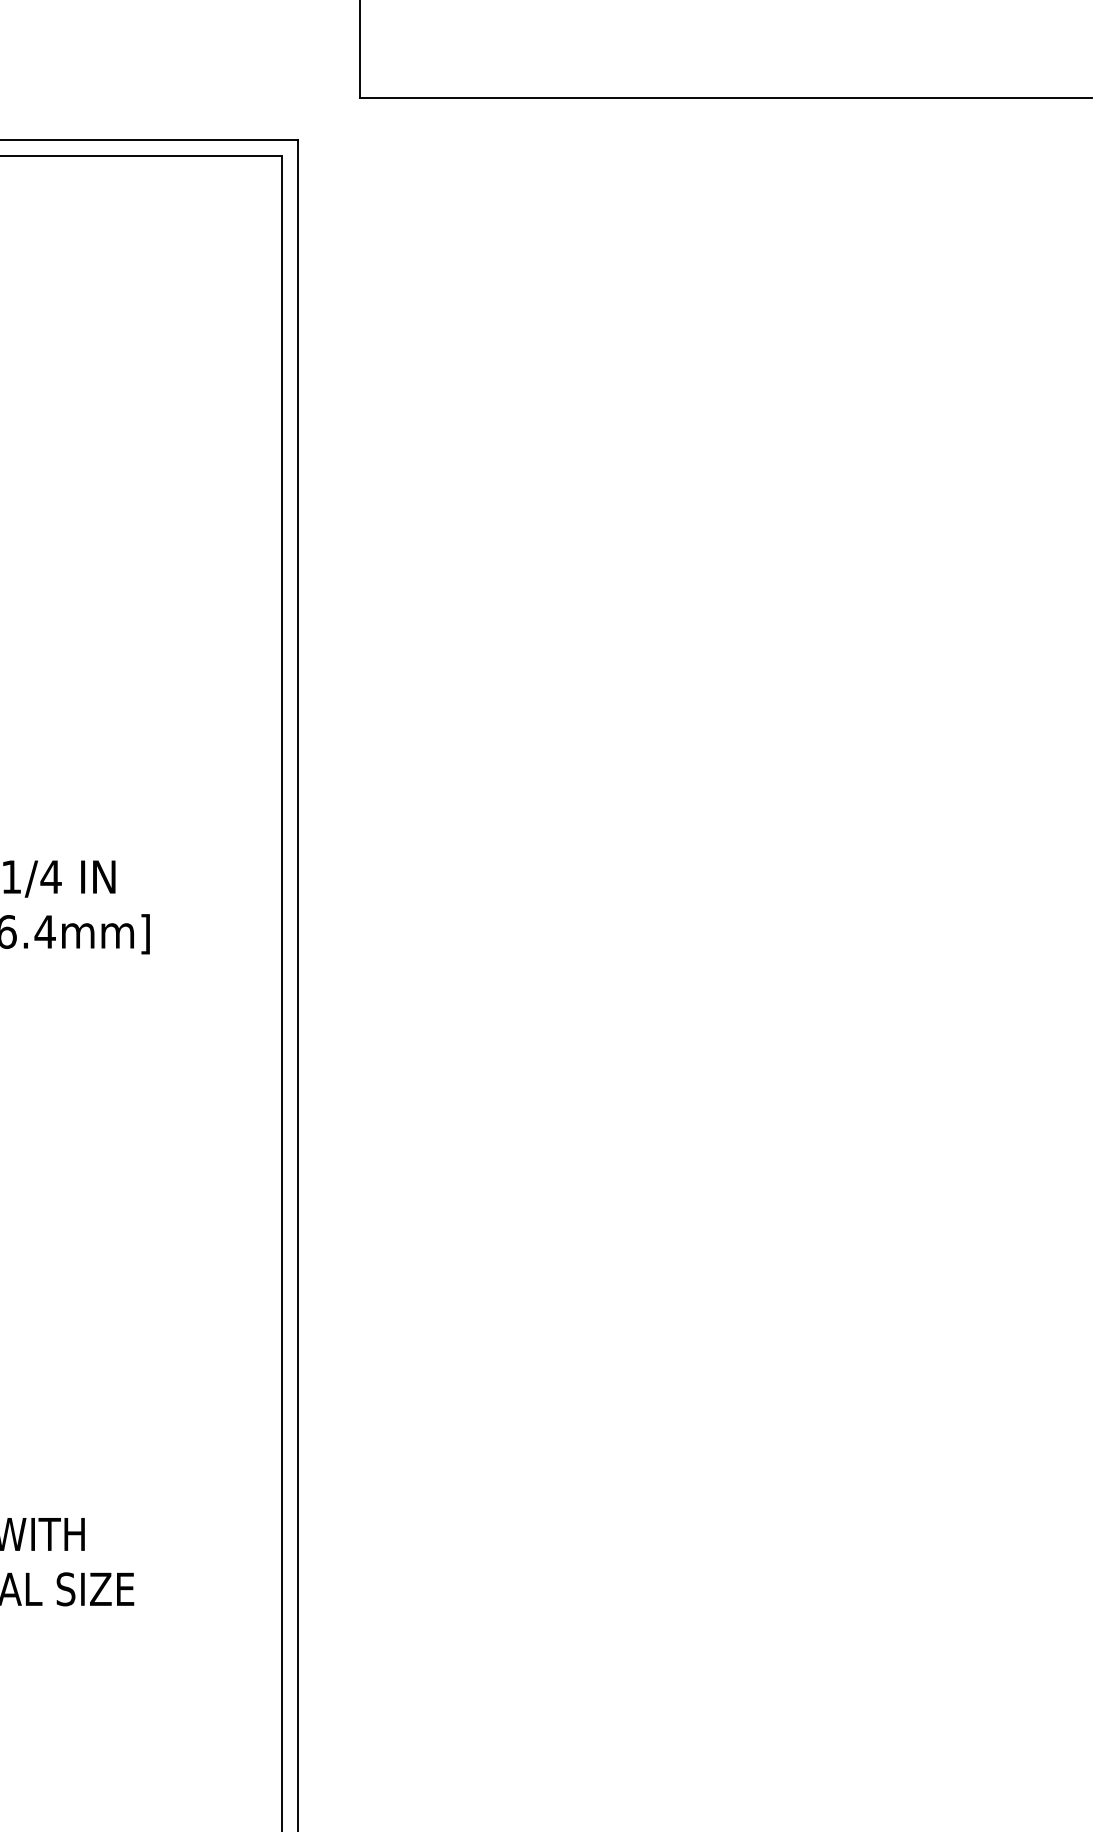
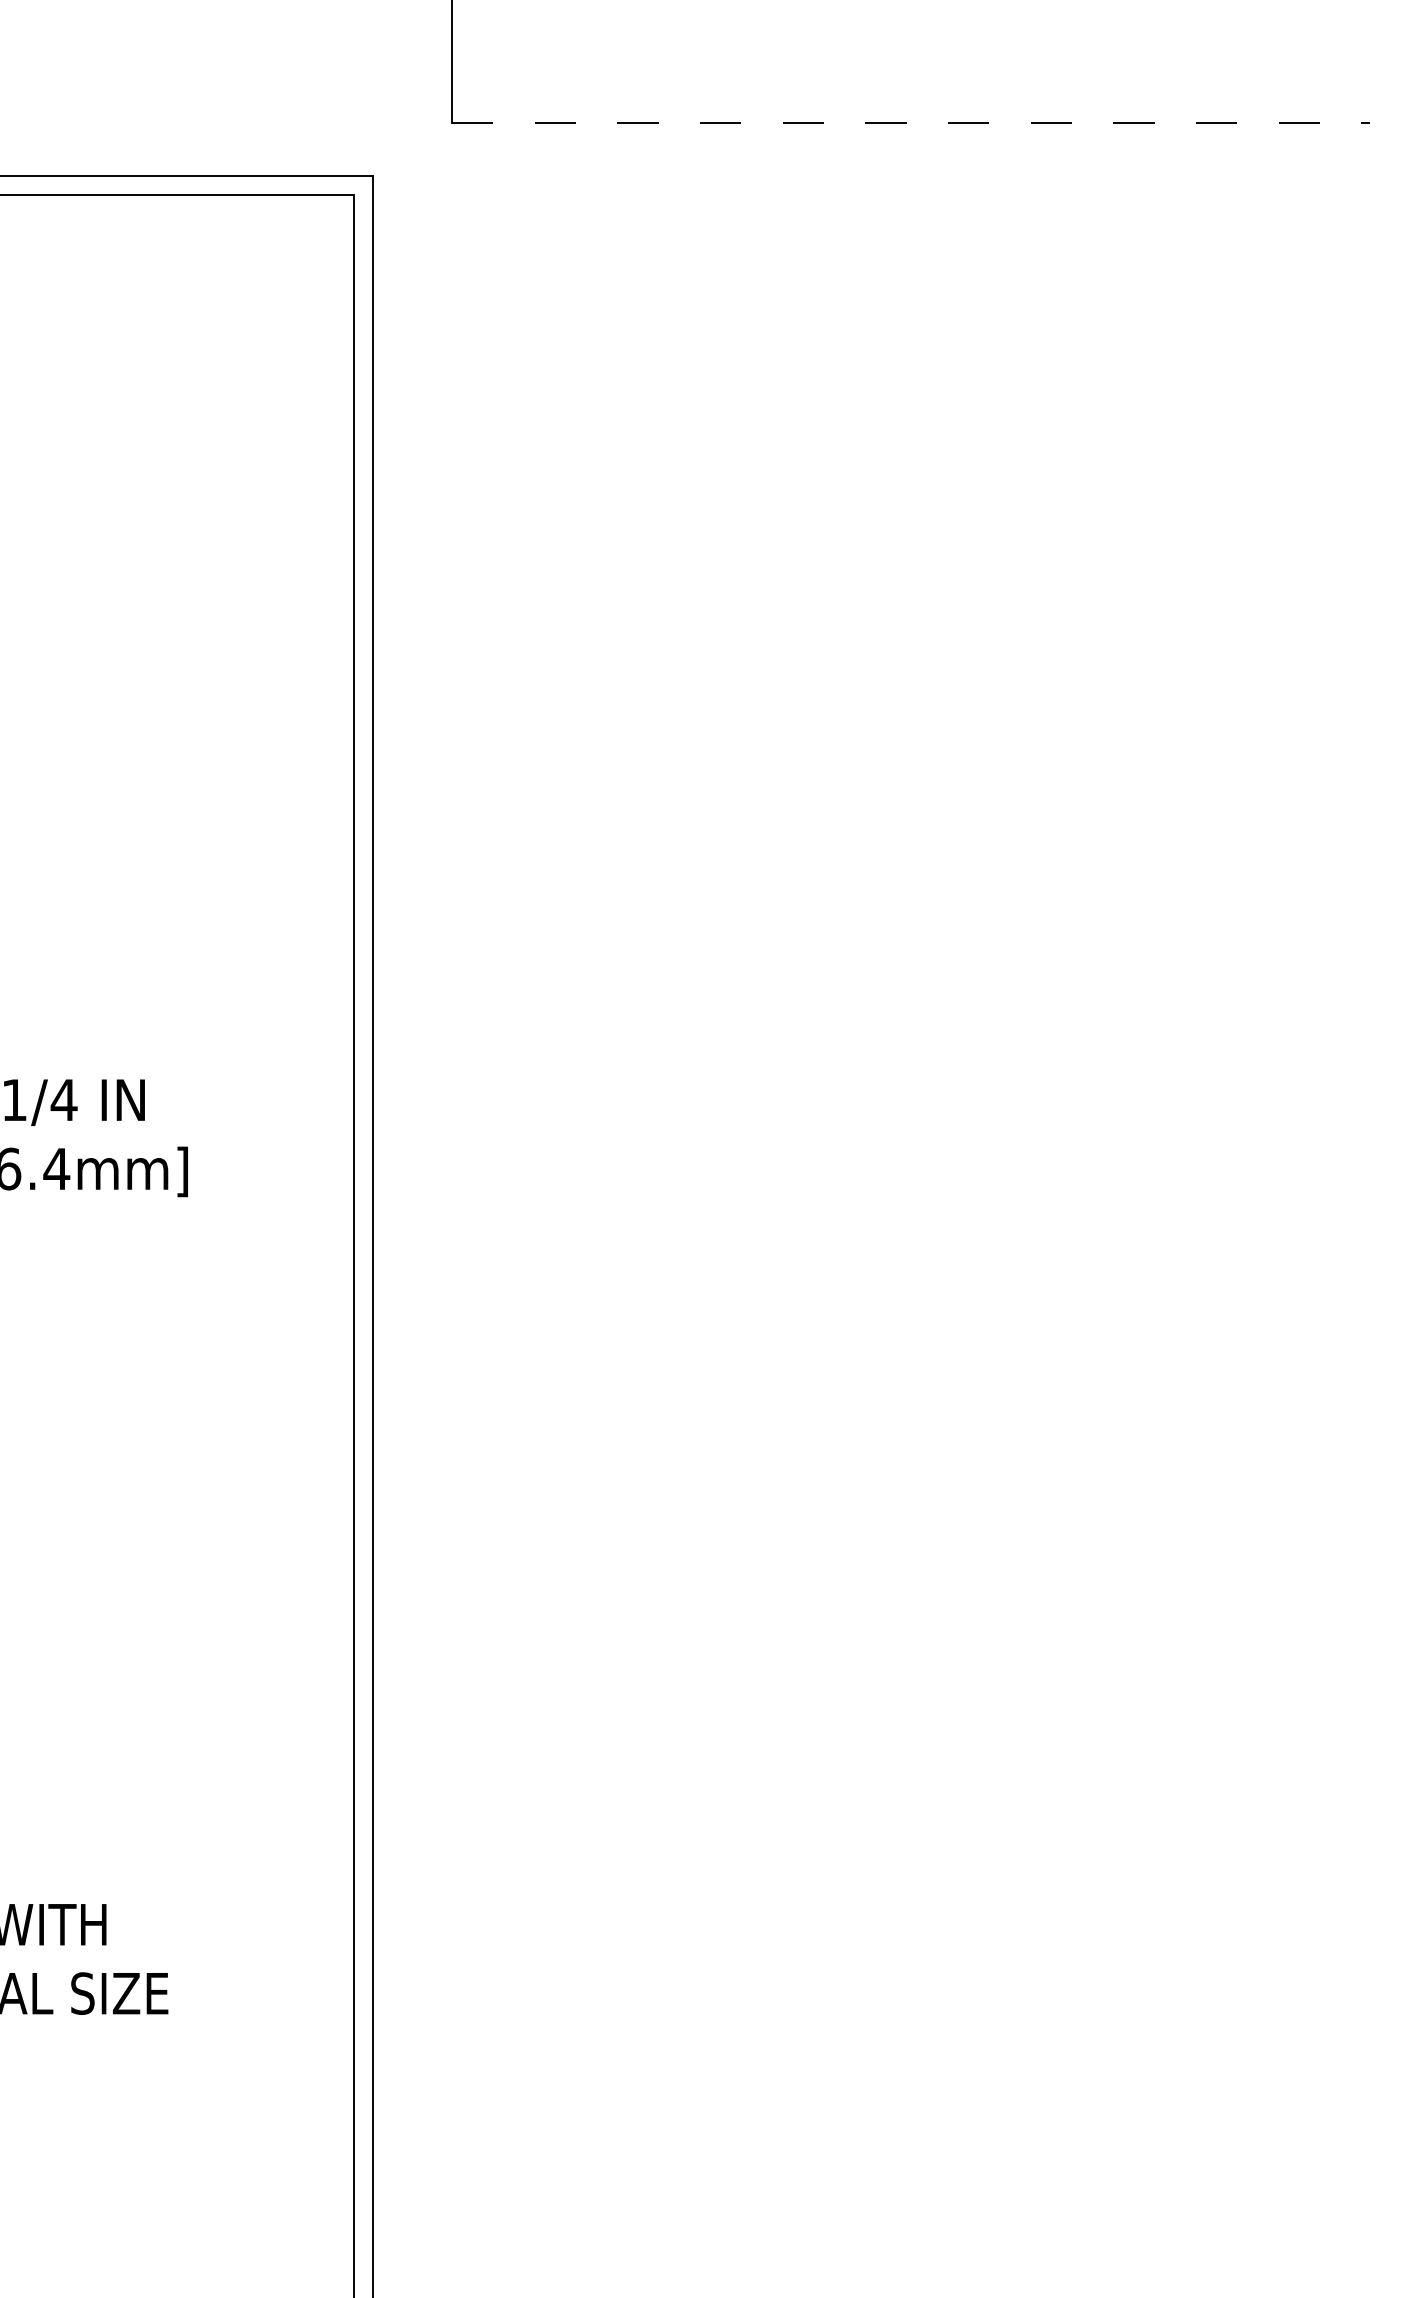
line: (726, 98) -> (911, 123), solid -> dashed

